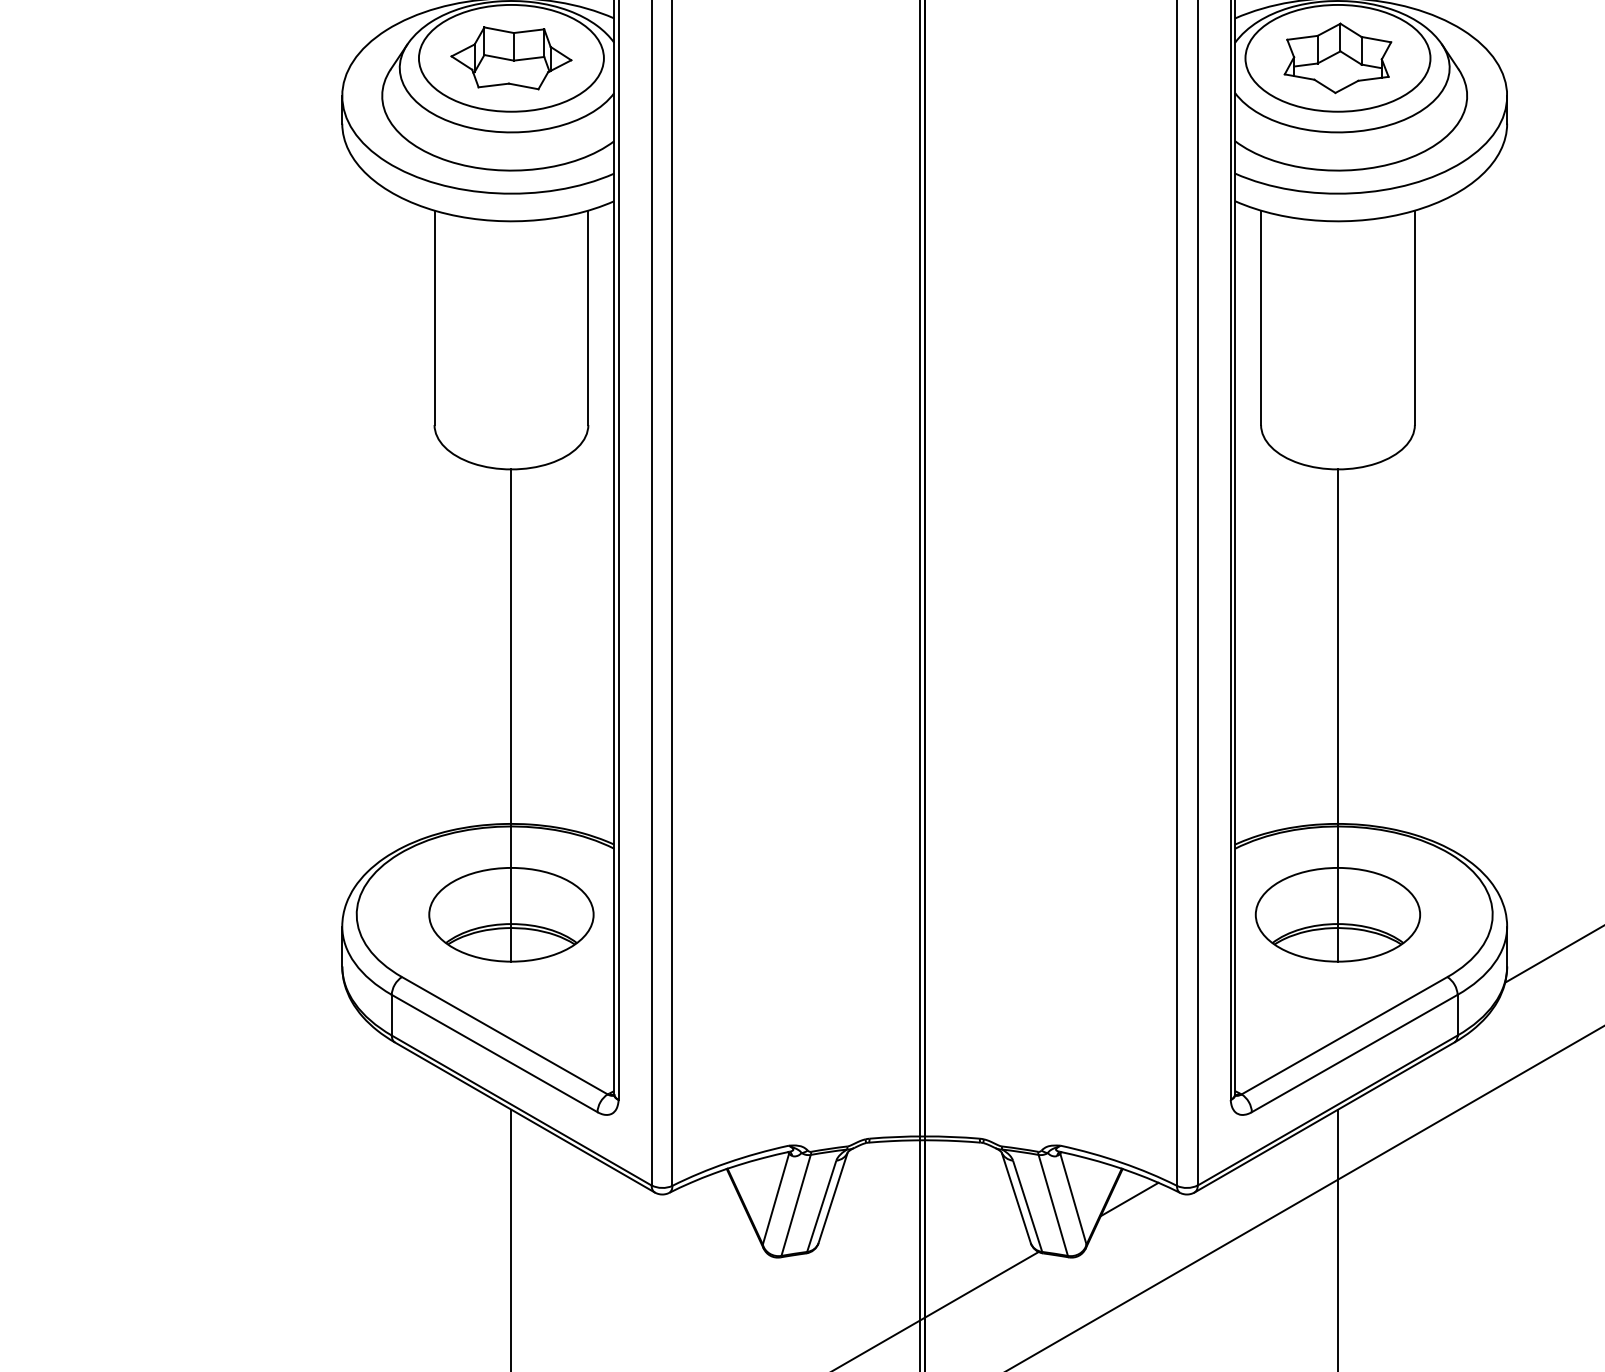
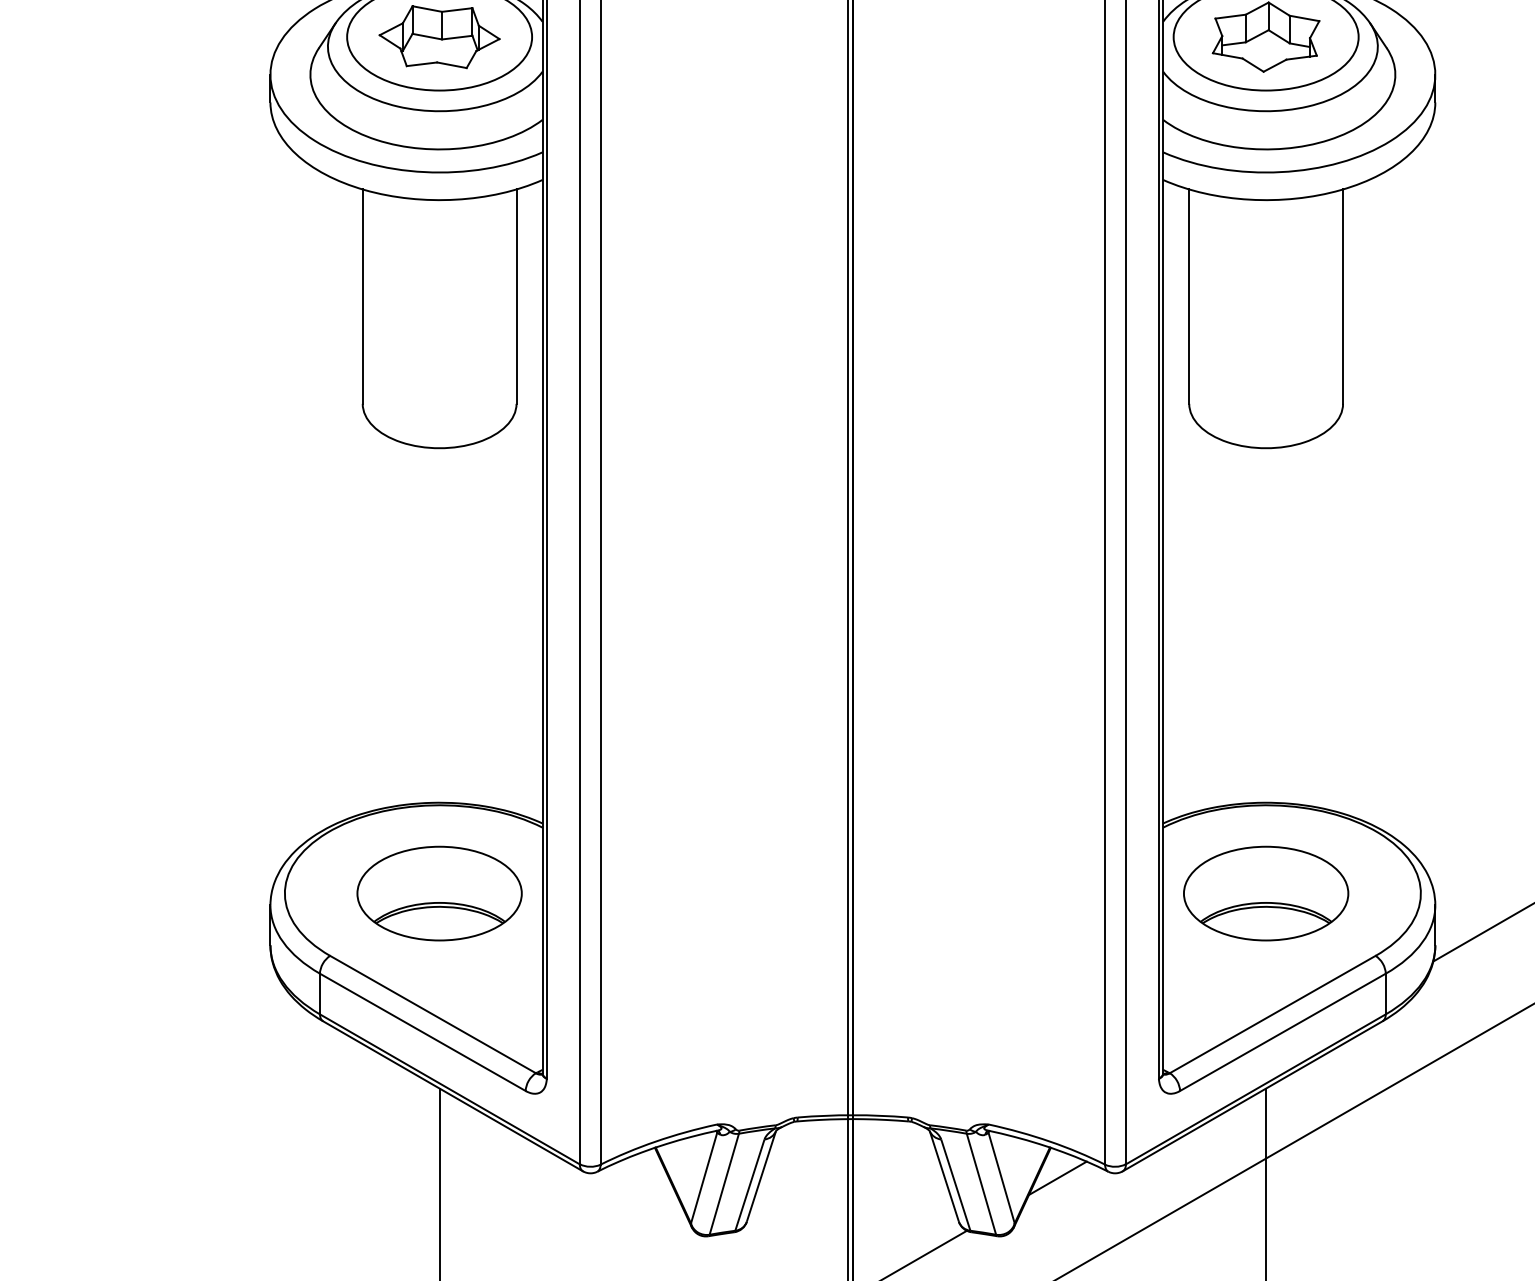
line: (511, 715) -> (439, 694), removed
line: (1337, 715) -> (1265, 694), removed

